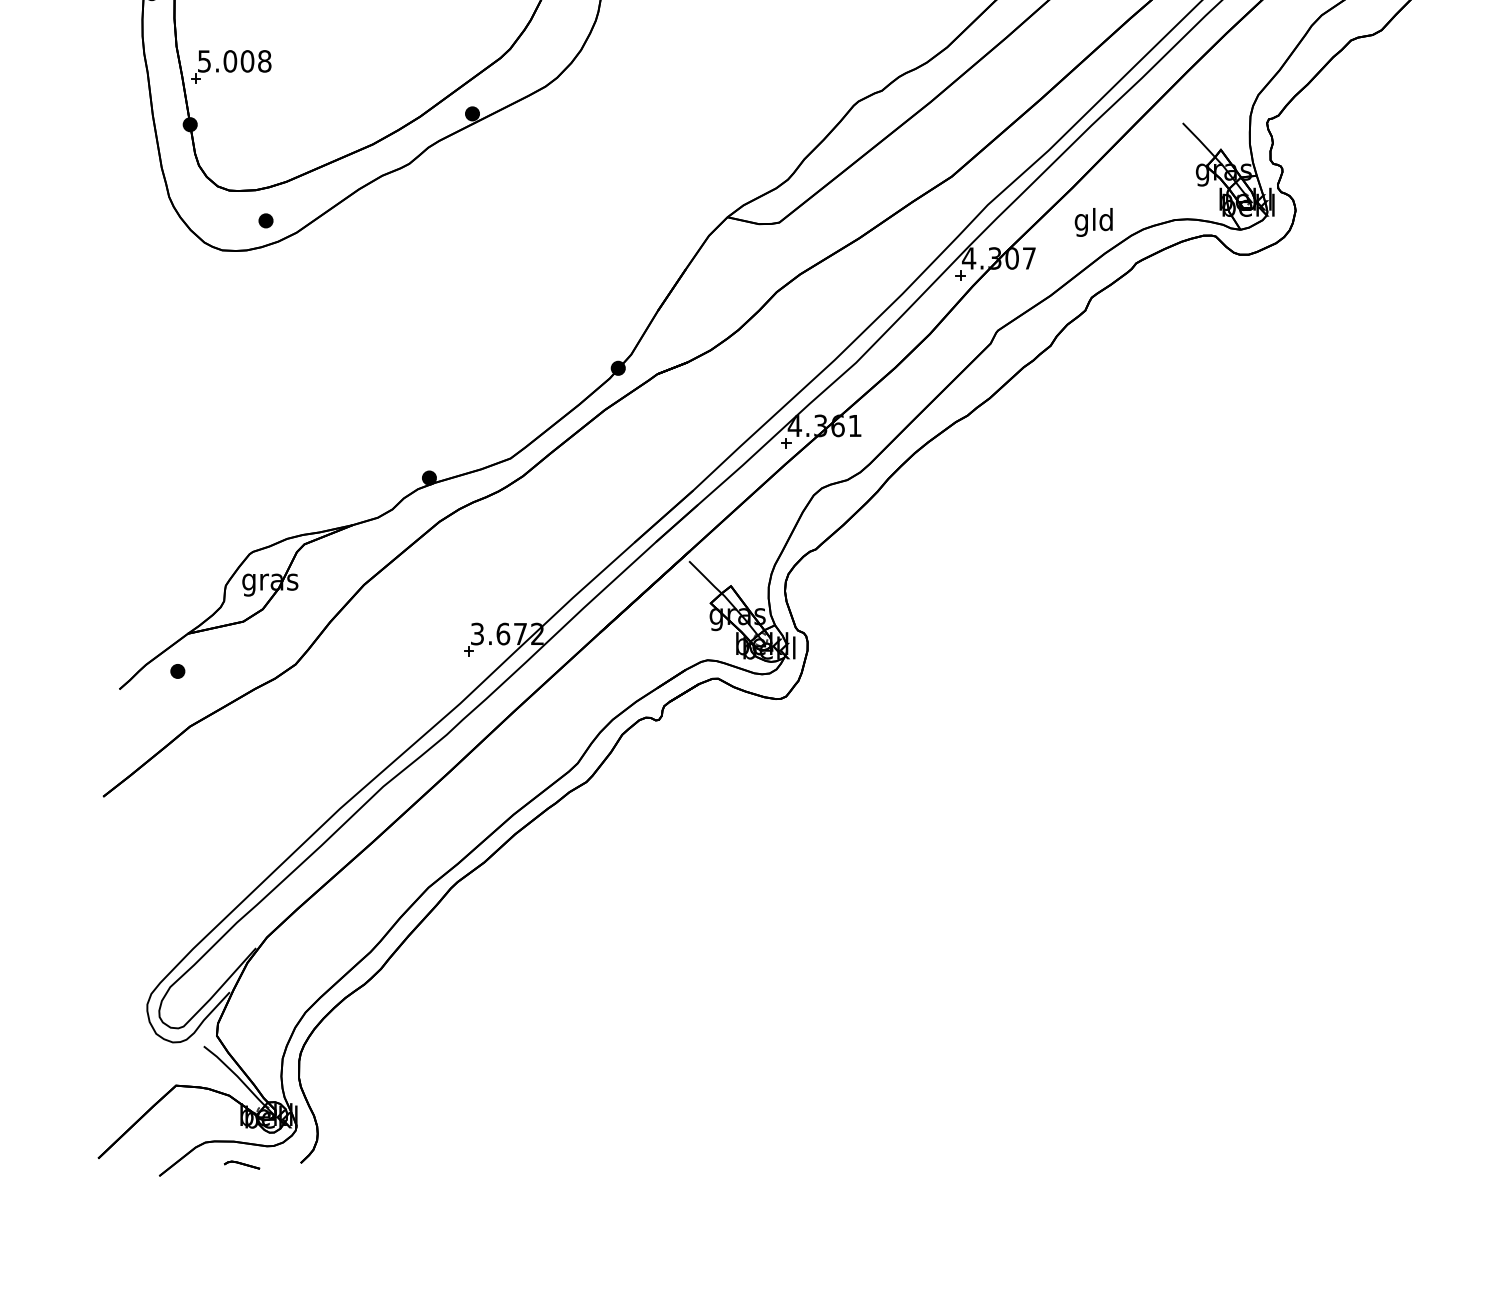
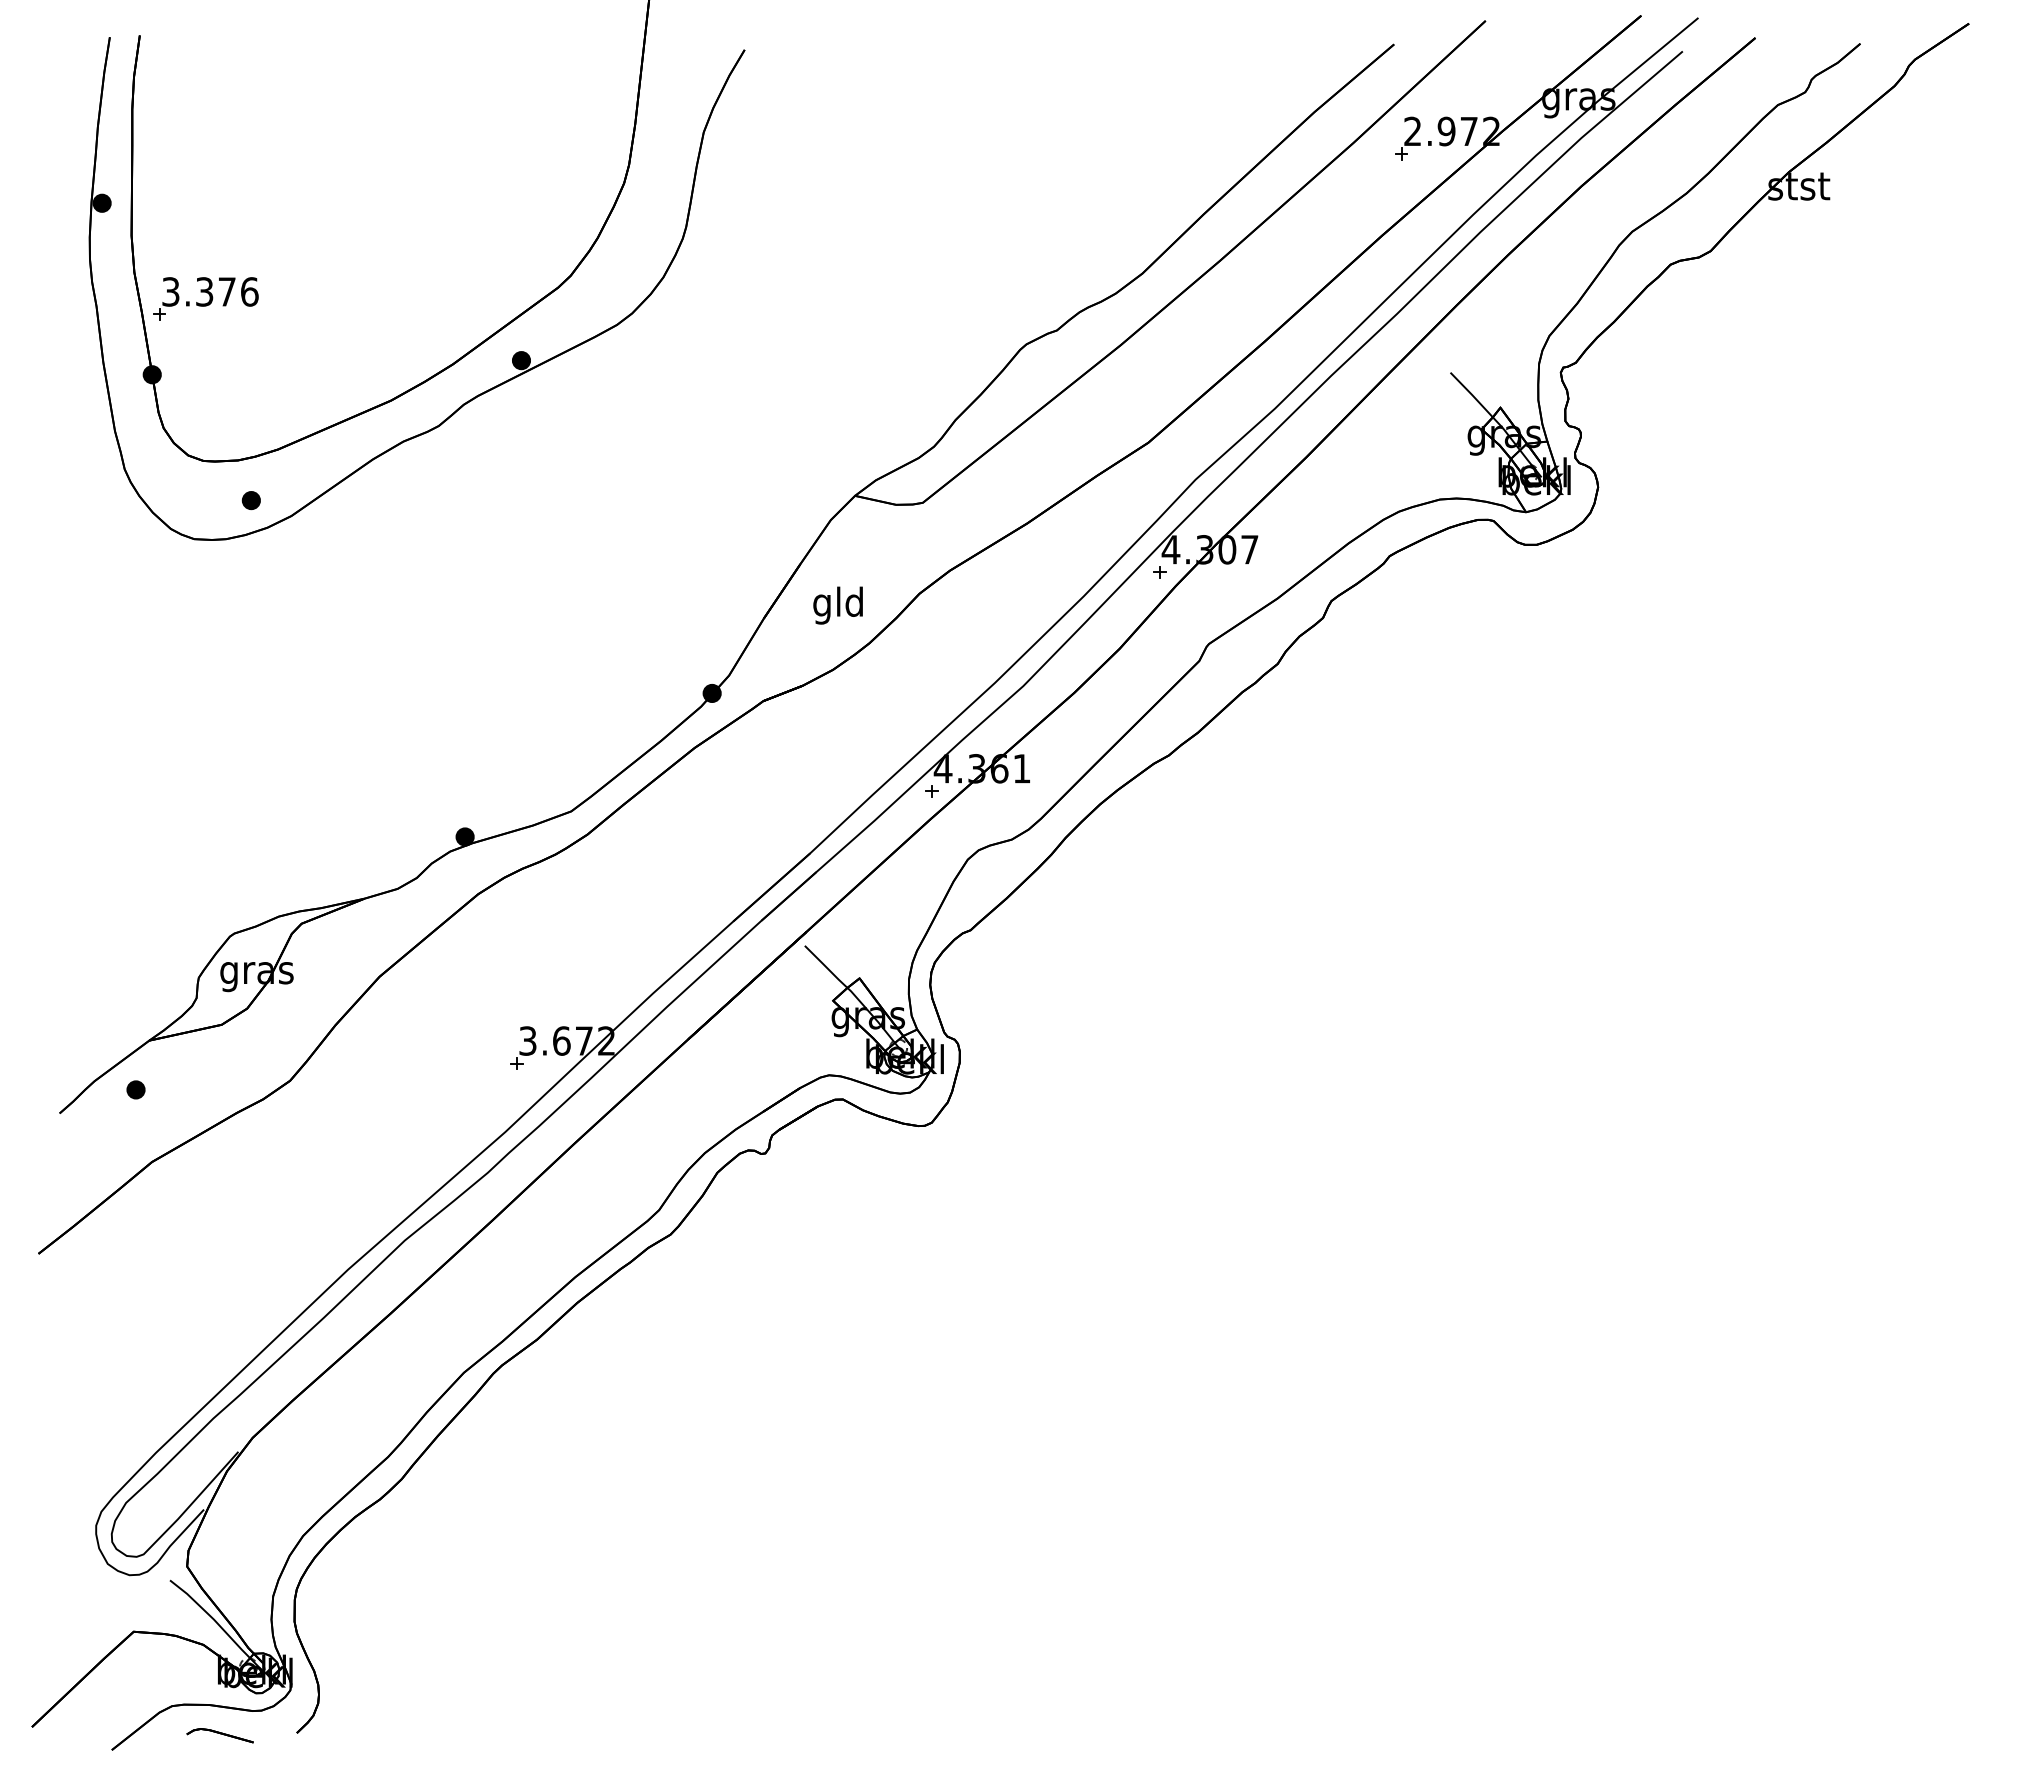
text: (234, 61) -> (210, 291), 5.008 -> 3.376
text: (1093, 222) -> (837, 605), moved
part: (241, 1164) -> (219, 1735), size x1.43

